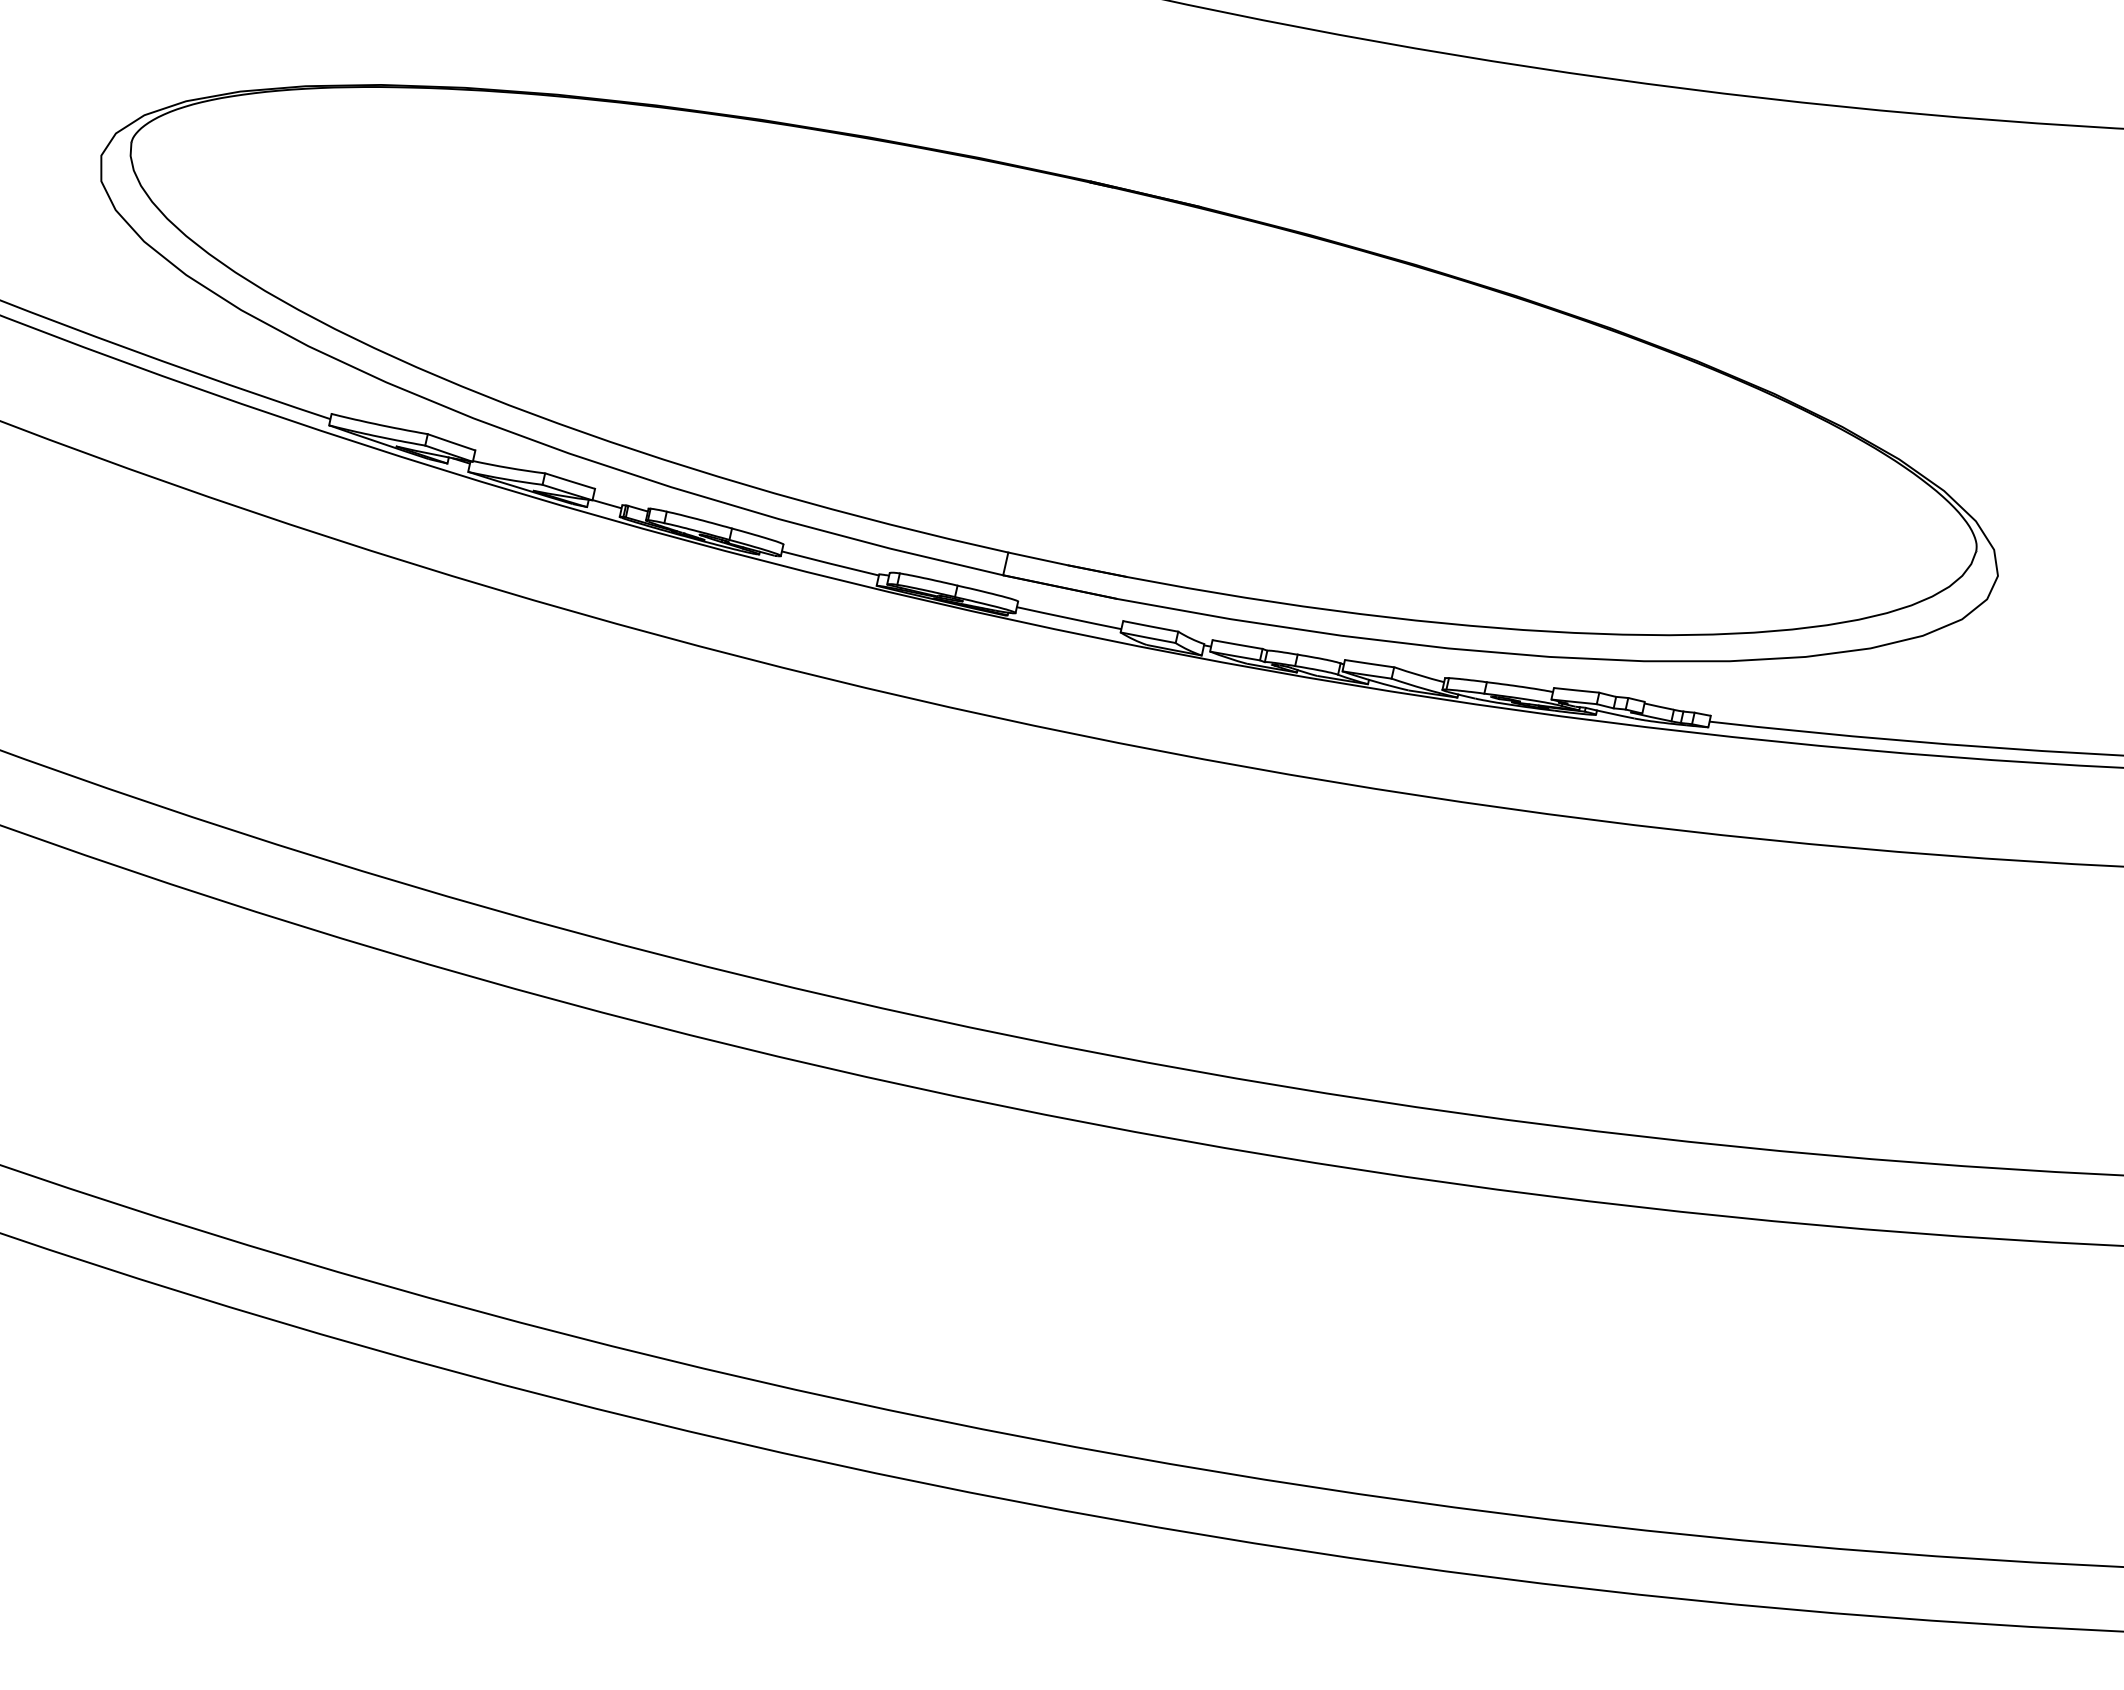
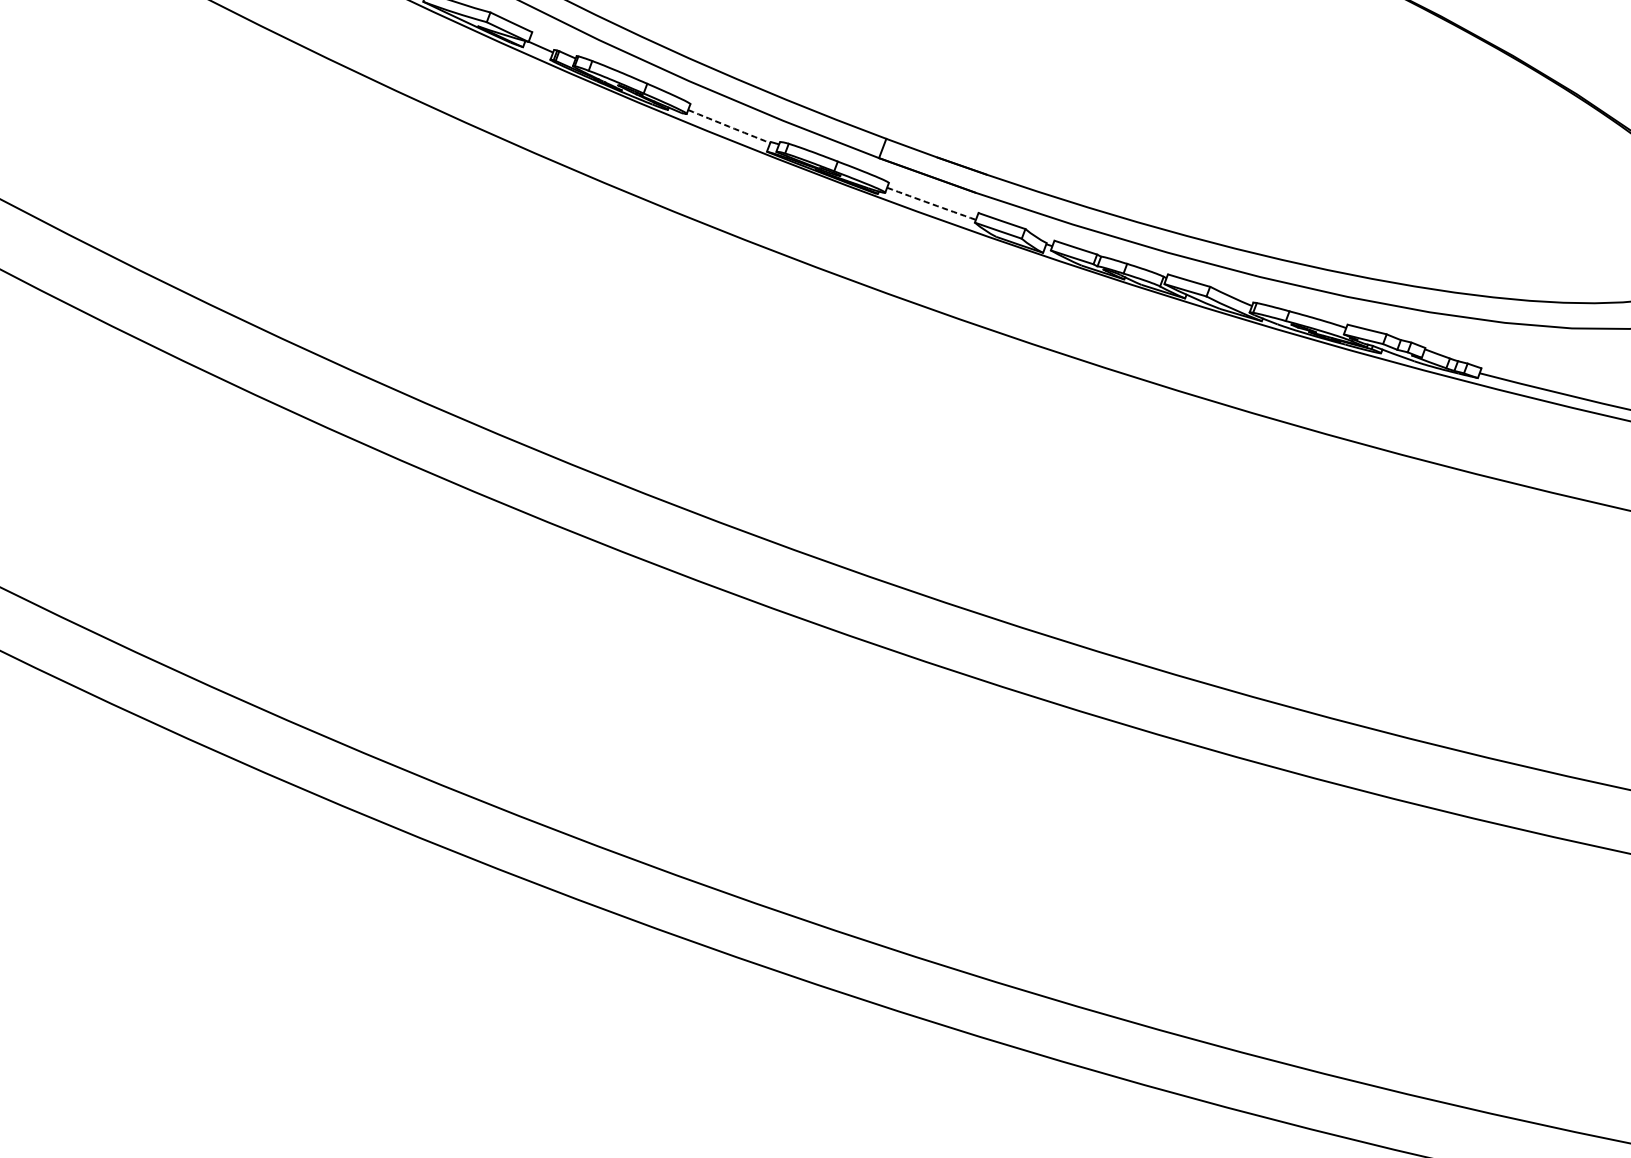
arc: (830, 563) -> (729, 126), solid -> dashed
arc: (1069, 618) -> (931, 204), solid -> dashed

